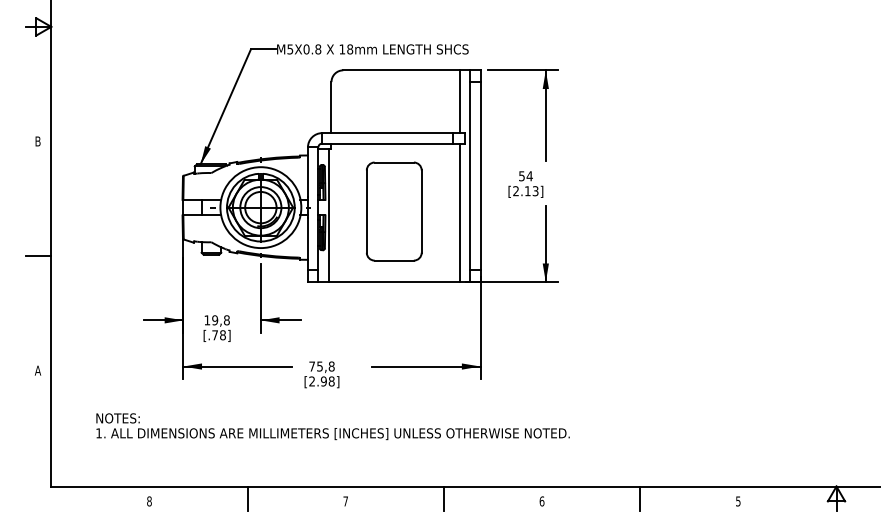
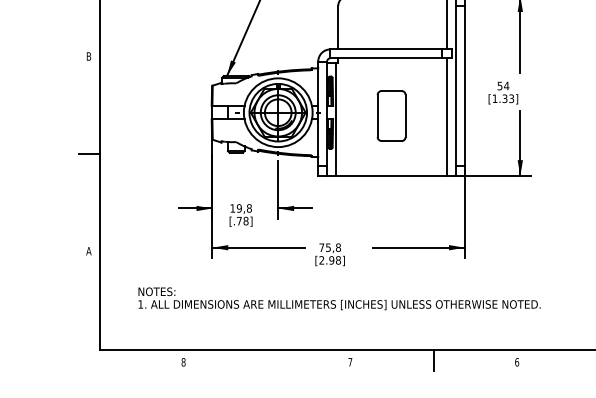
text: (521, 191) -> (499, 99), [2.13] -> [1.33]
part: (394, 211) -> (391, 116), size x0.6
line: (247, 498) -> (266, 359), removed

